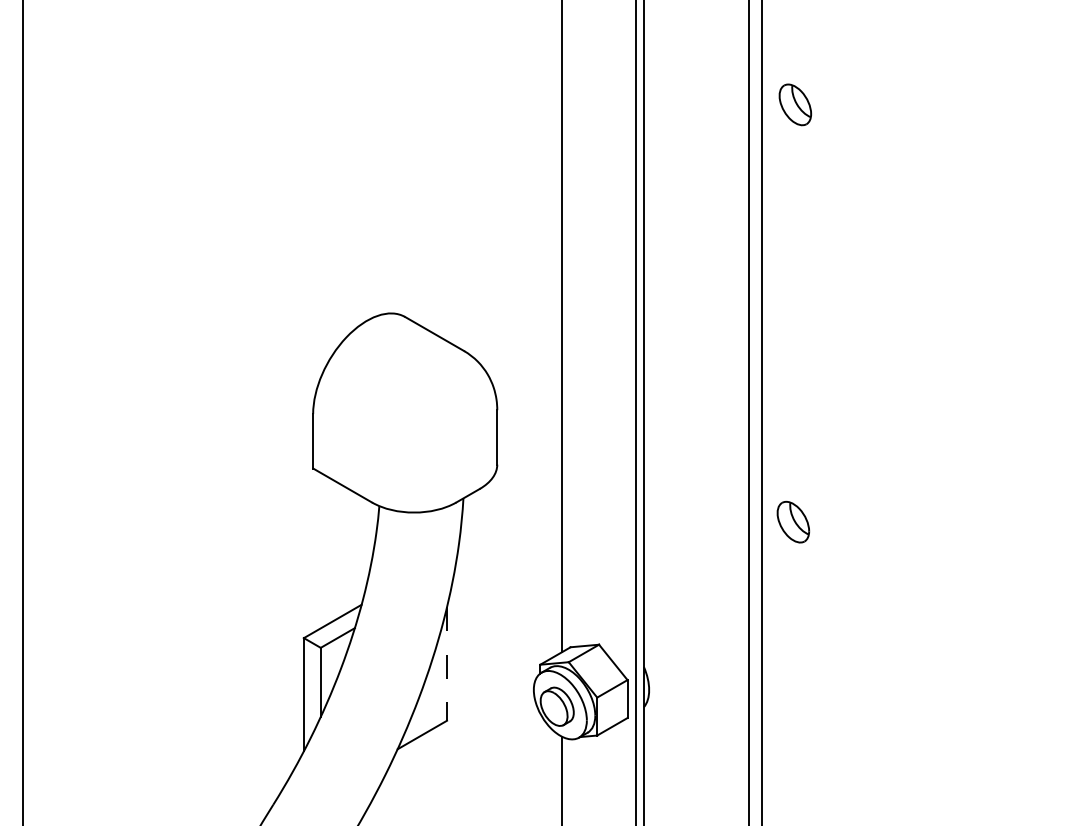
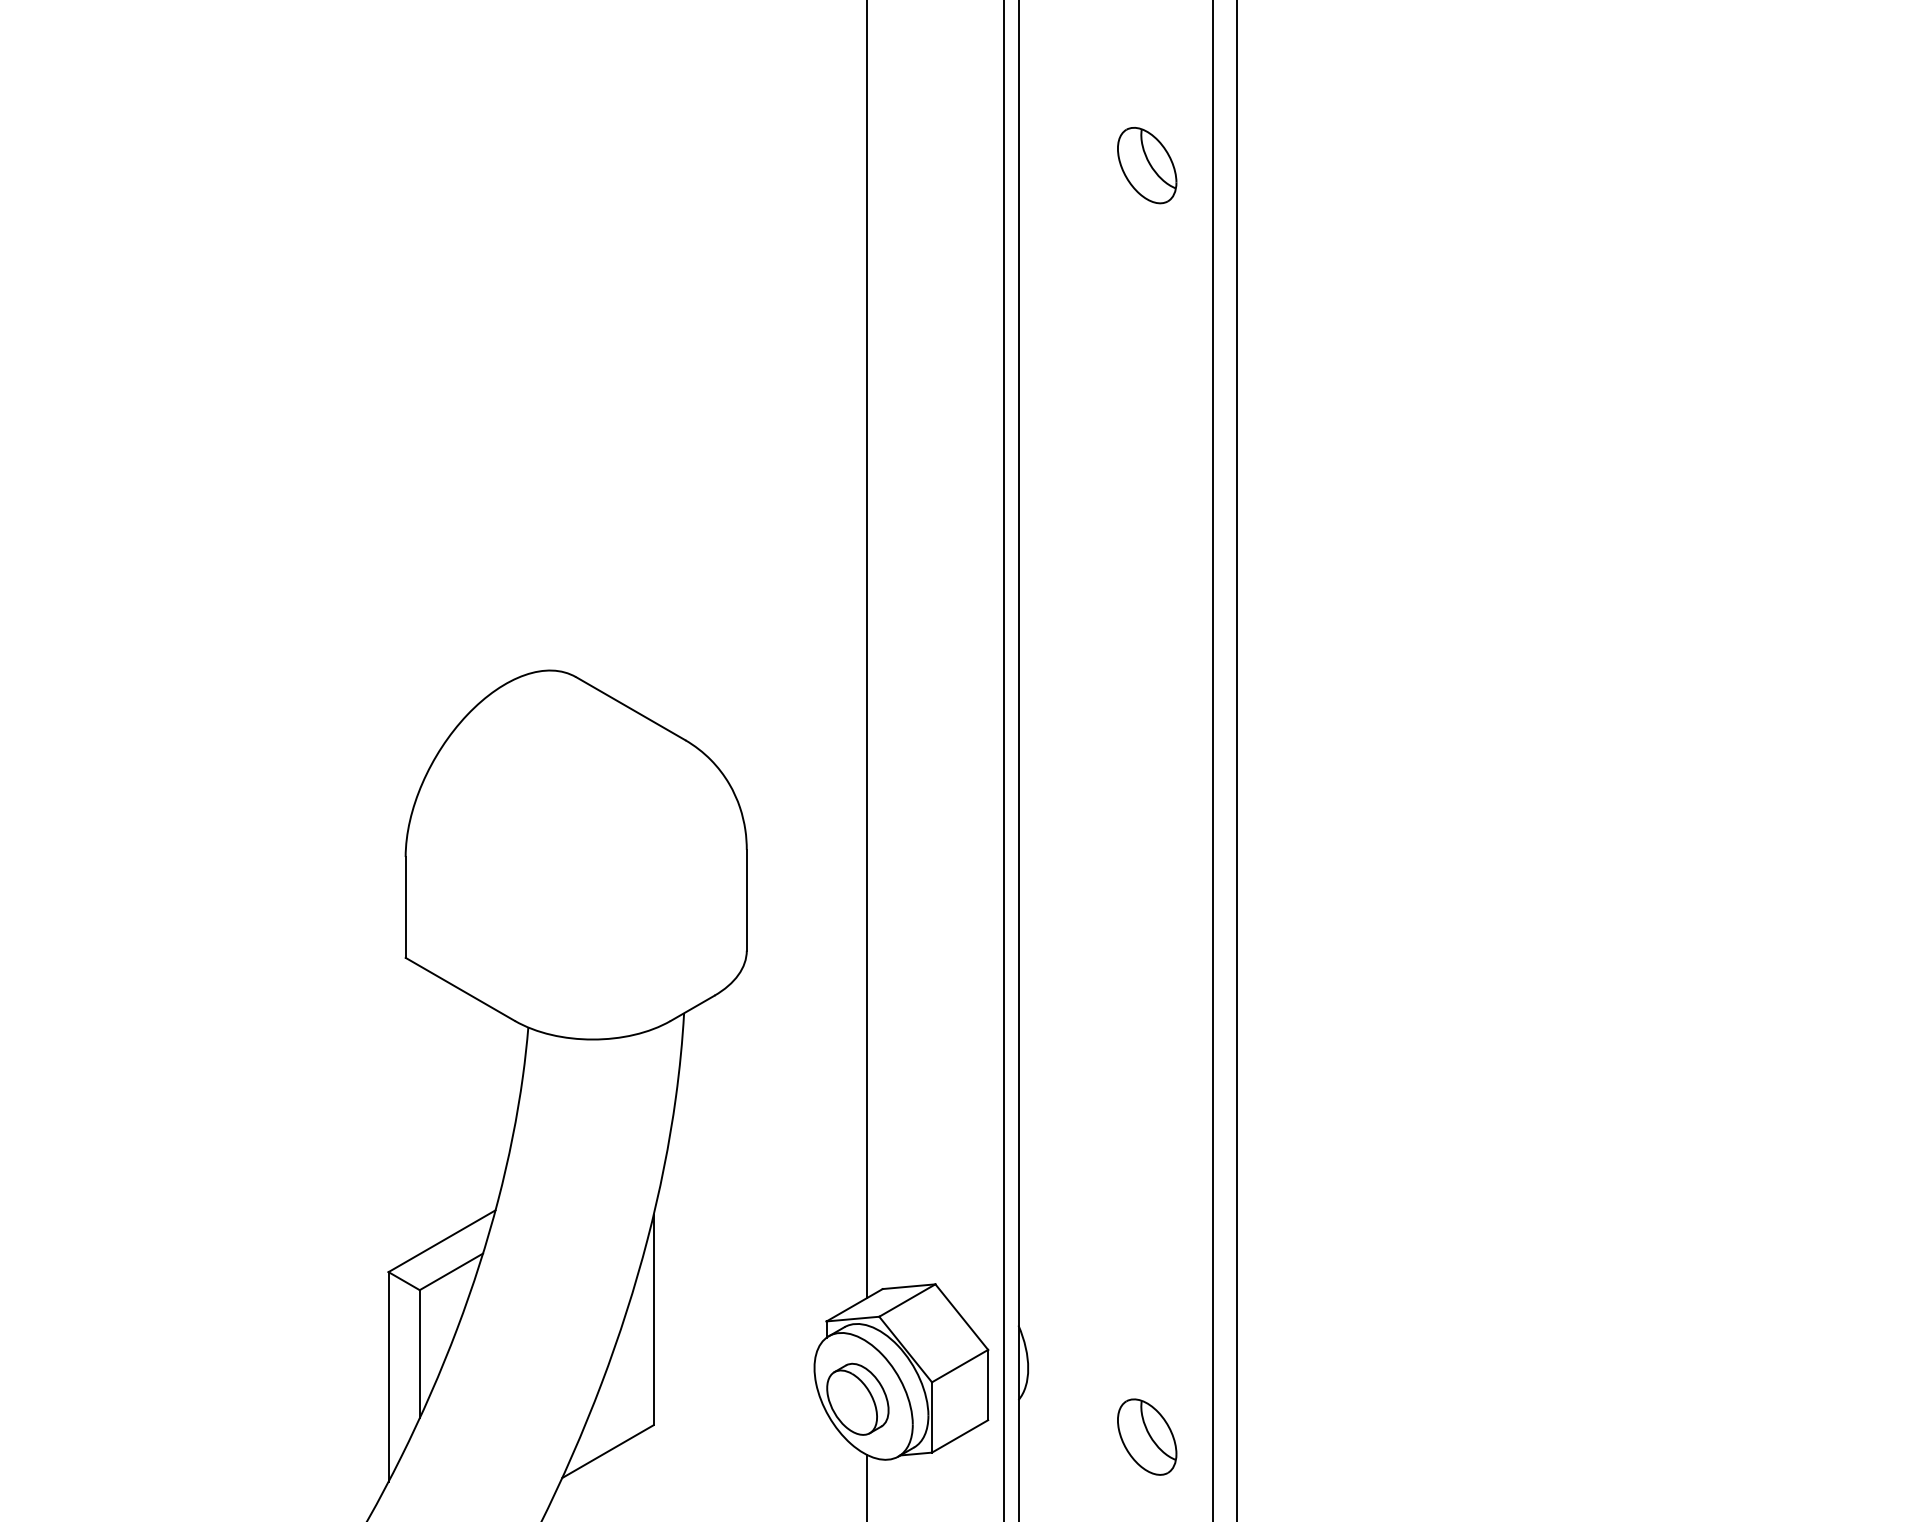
part: (795, 104) -> (1147, 164), moved
part: (793, 521) -> (1147, 1435), moved
line: (447, 663) -> (654, 1319), dashed -> solid

